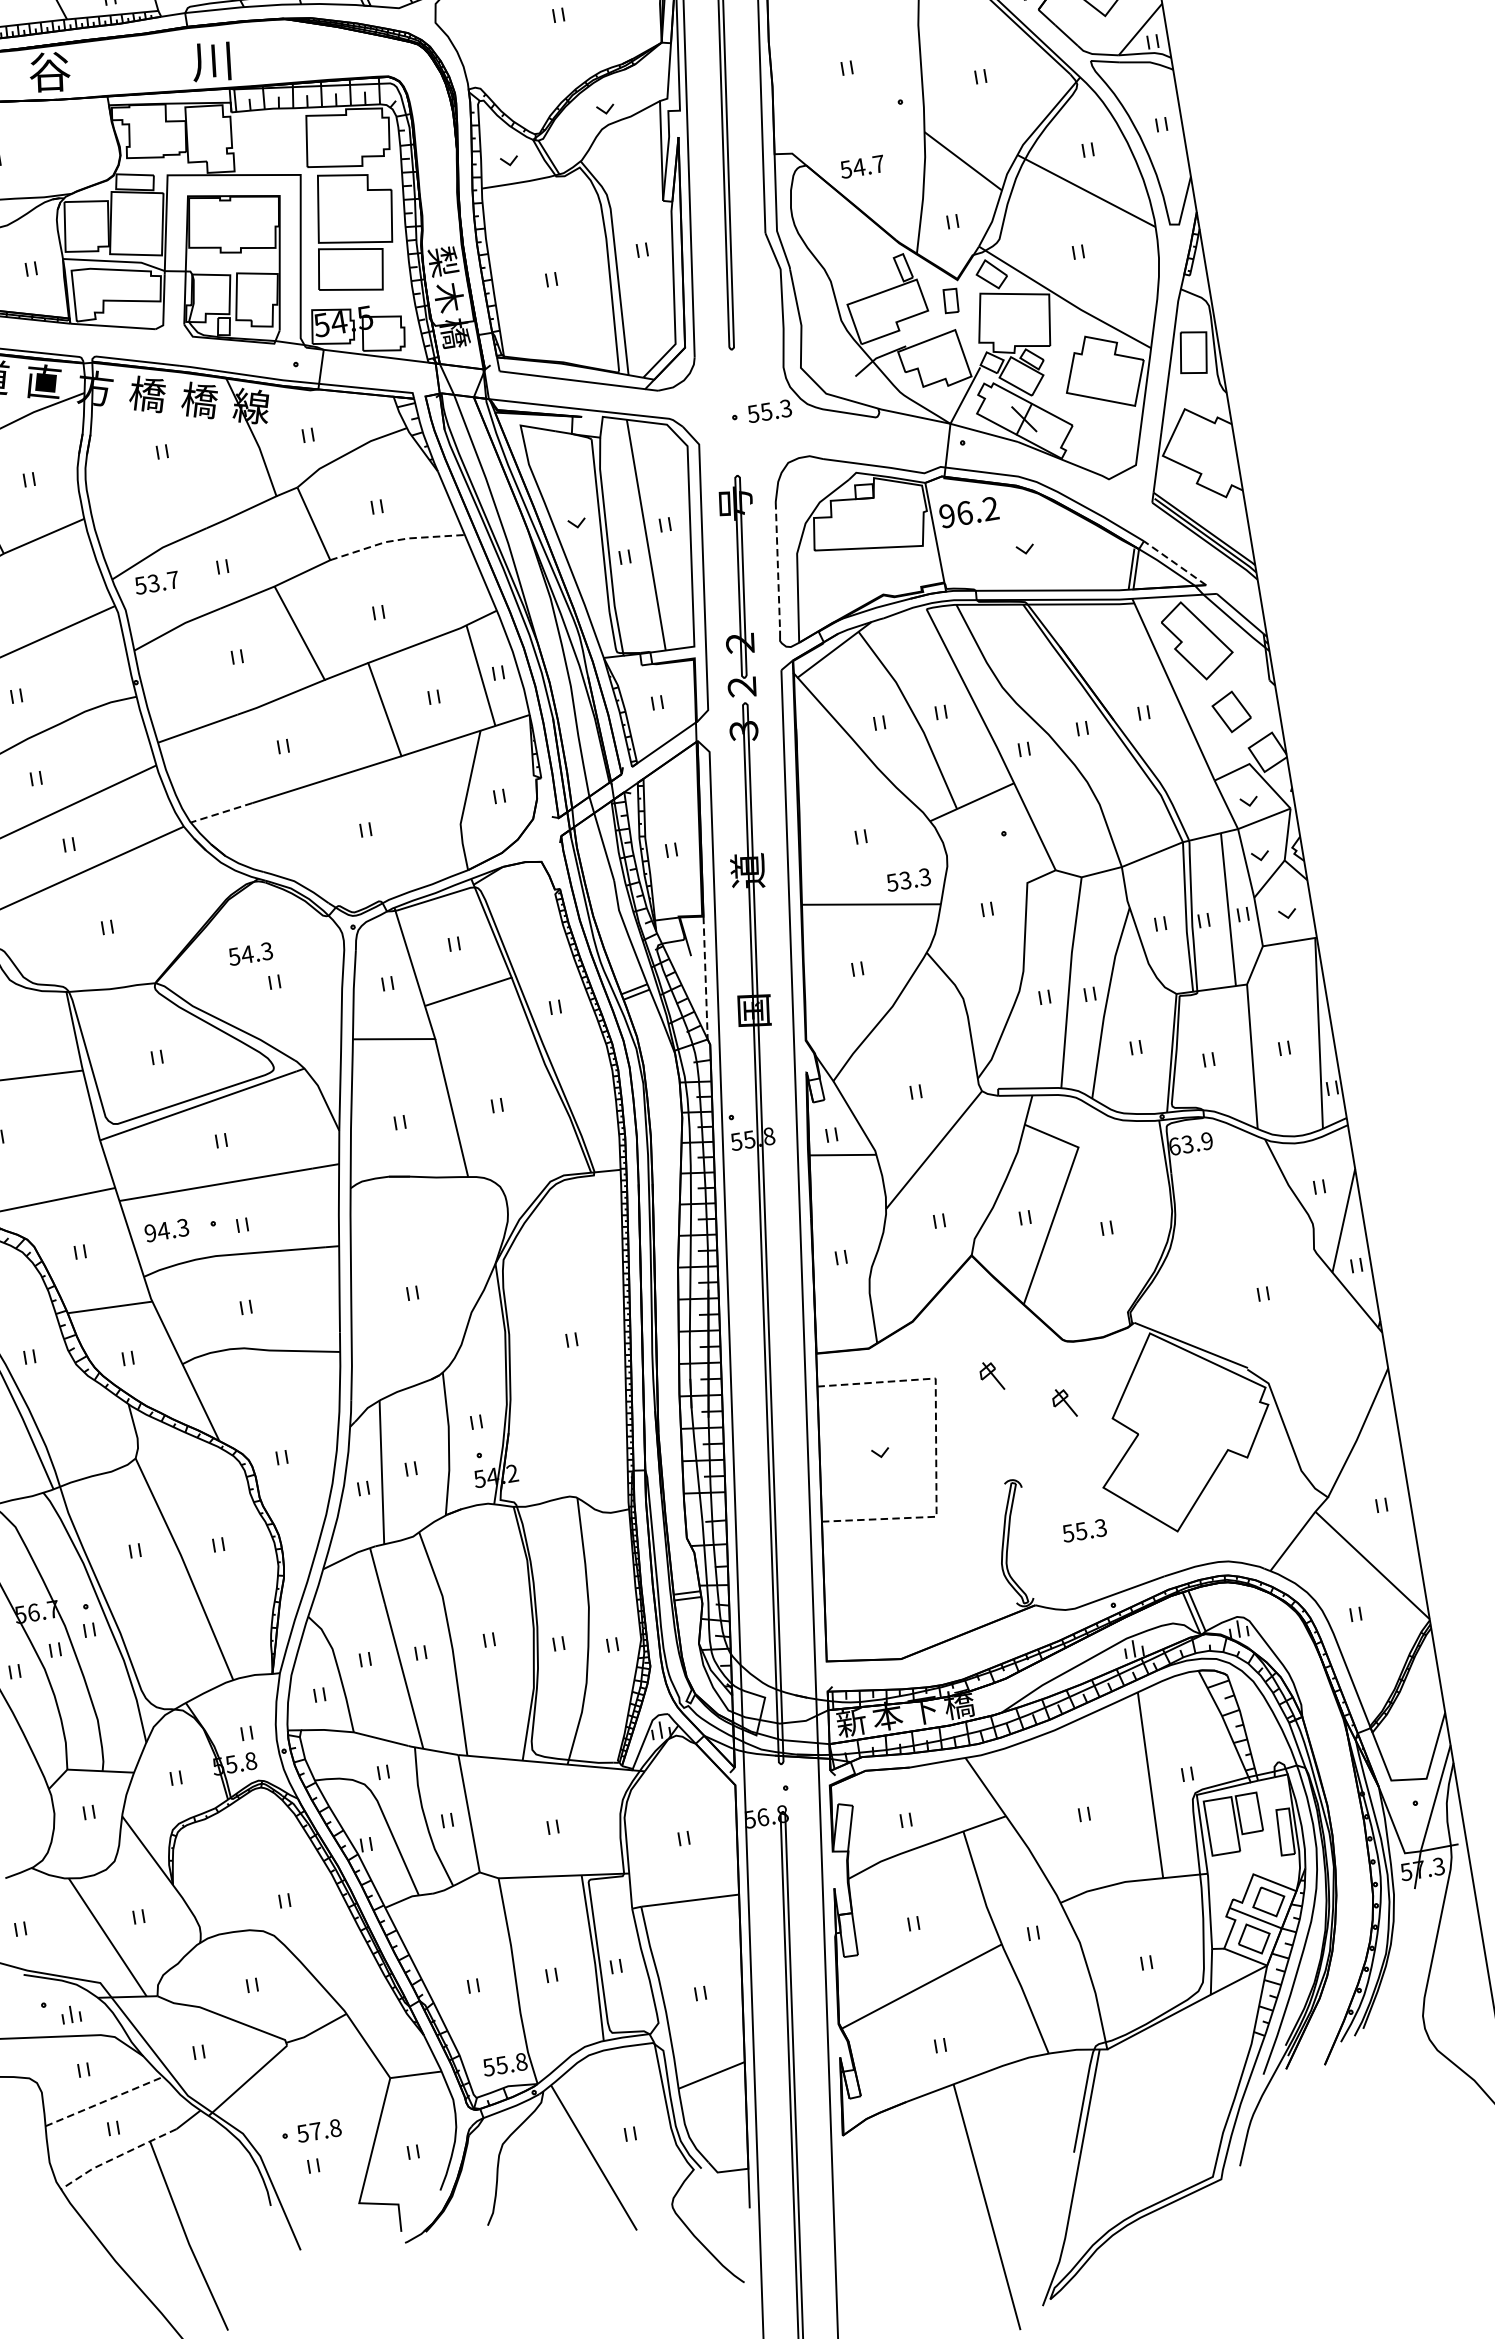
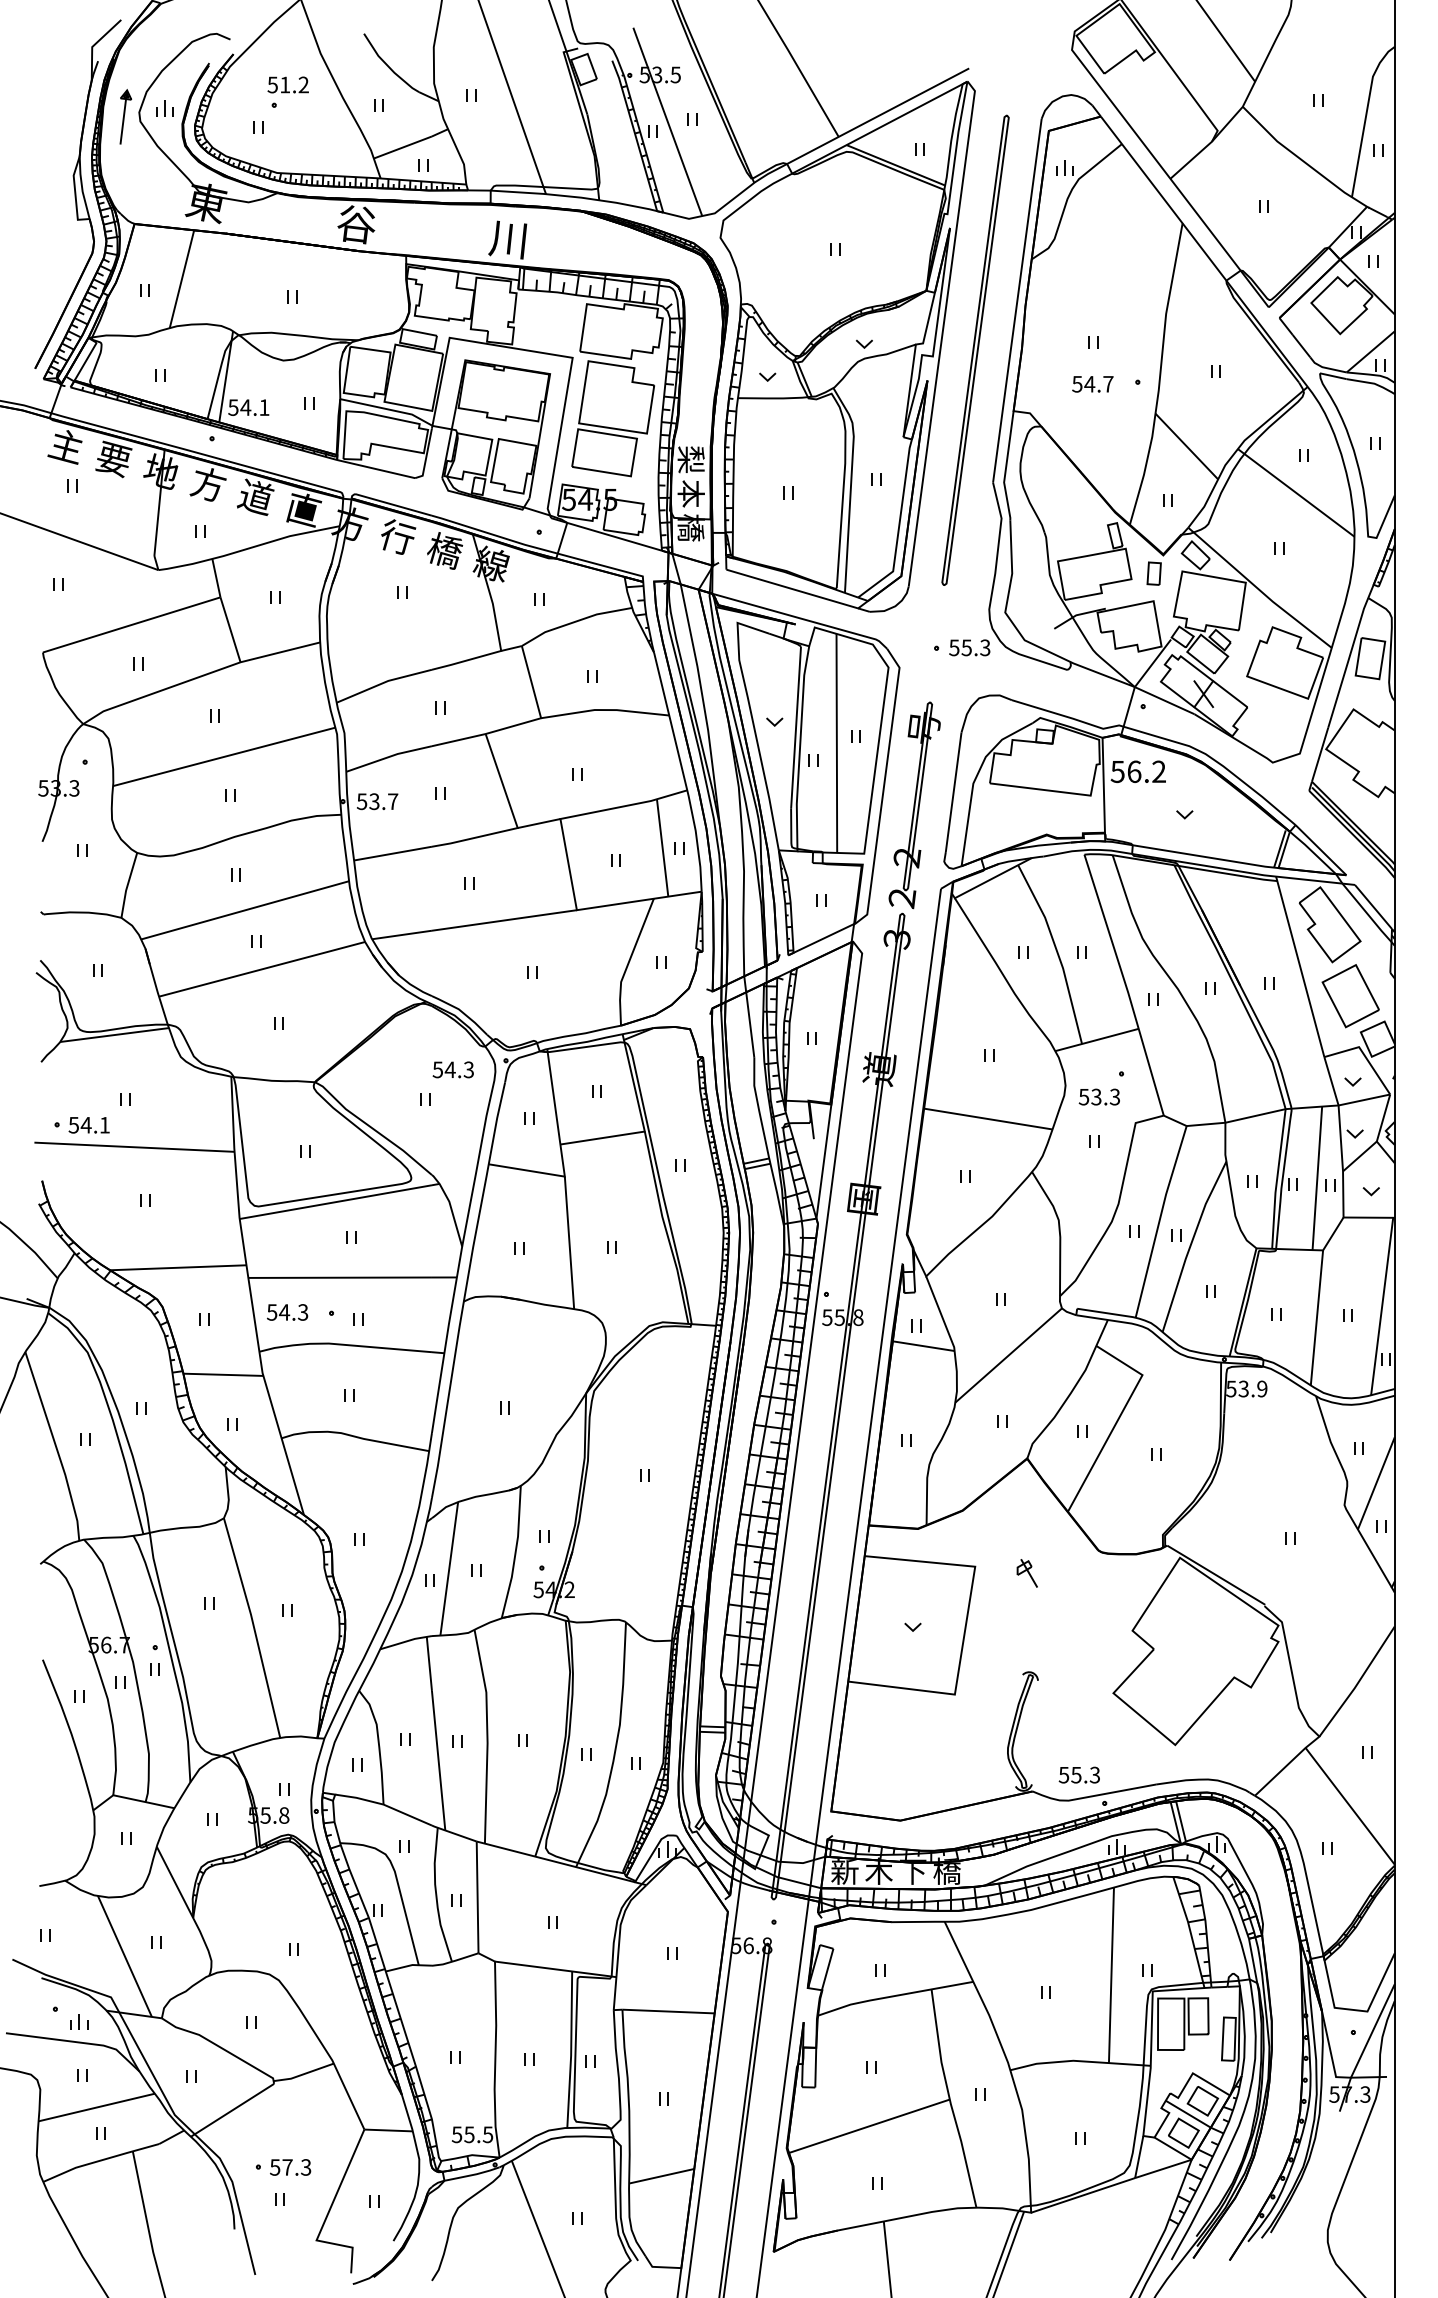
text: (862, 167) -> (1092, 384), moved
text: (447, 297) -> (689, 493), 木 -> 本
text: (147, 394) -> (397, 537), 橋 -> 行
text: (946, 515) -> (1117, 771), 96.2 -> 56.2
line: (396, 540) -> (605, 710), dashed -> solid
line: (1175, 563) -> (1321, 850), dashed -> solid
line: (777, 566) -> (953, 792), dashed -> solid
text: (156, 582) -> (377, 801), moved
part: (1231, 712) -> (1350, 996), size x1.67
line: (221, 813) -> (401, 935), dashed -> solid
text: (907, 879) -> (1098, 1096), moved
text: (249, 953) -> (452, 1069), moved
line: (705, 977) -> (823, 1161), dashed -> solid
text: (1174, 1146) -> (1231, 1388), 63.9 -> 53.9
text: (149, 1233) -> (271, 1312), 94.3 -> 54.3
part: (1063, 1403) -> (1089, 1609), removed
line: (936, 1445) -> (965, 1628), dashed -> solid
text: (1083, 1530) -> (1078, 1774), moved
text: (887, 1717) -> (878, 1872), 本 -> 木
text: (520, 2061) -> (487, 2134), 55.8 -> 55.5
line: (104, 2101) -> (96, 2107), dashed -> solid
text: (335, 2128) -> (306, 2167), 57.8 -> 57.3
line: (117, 2156) -> (100, 2160), dashed -> solid

